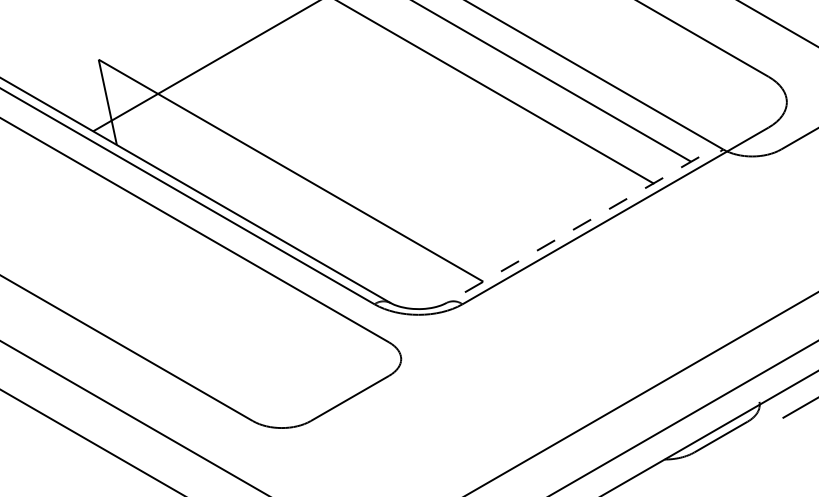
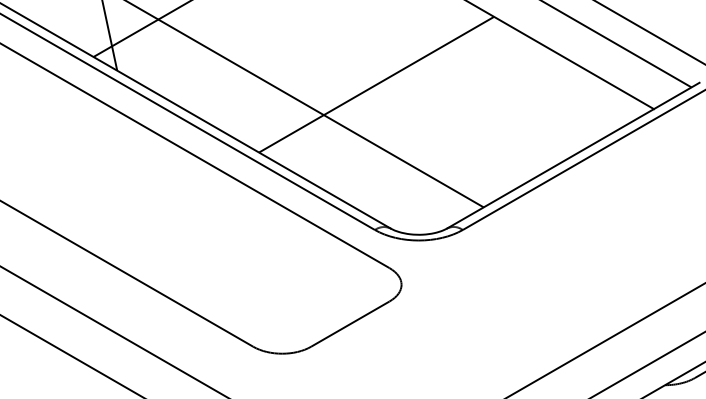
line: (375, 158) -> (375, 84), added
line: (573, 229) -> (573, 155), dashed -> solid

